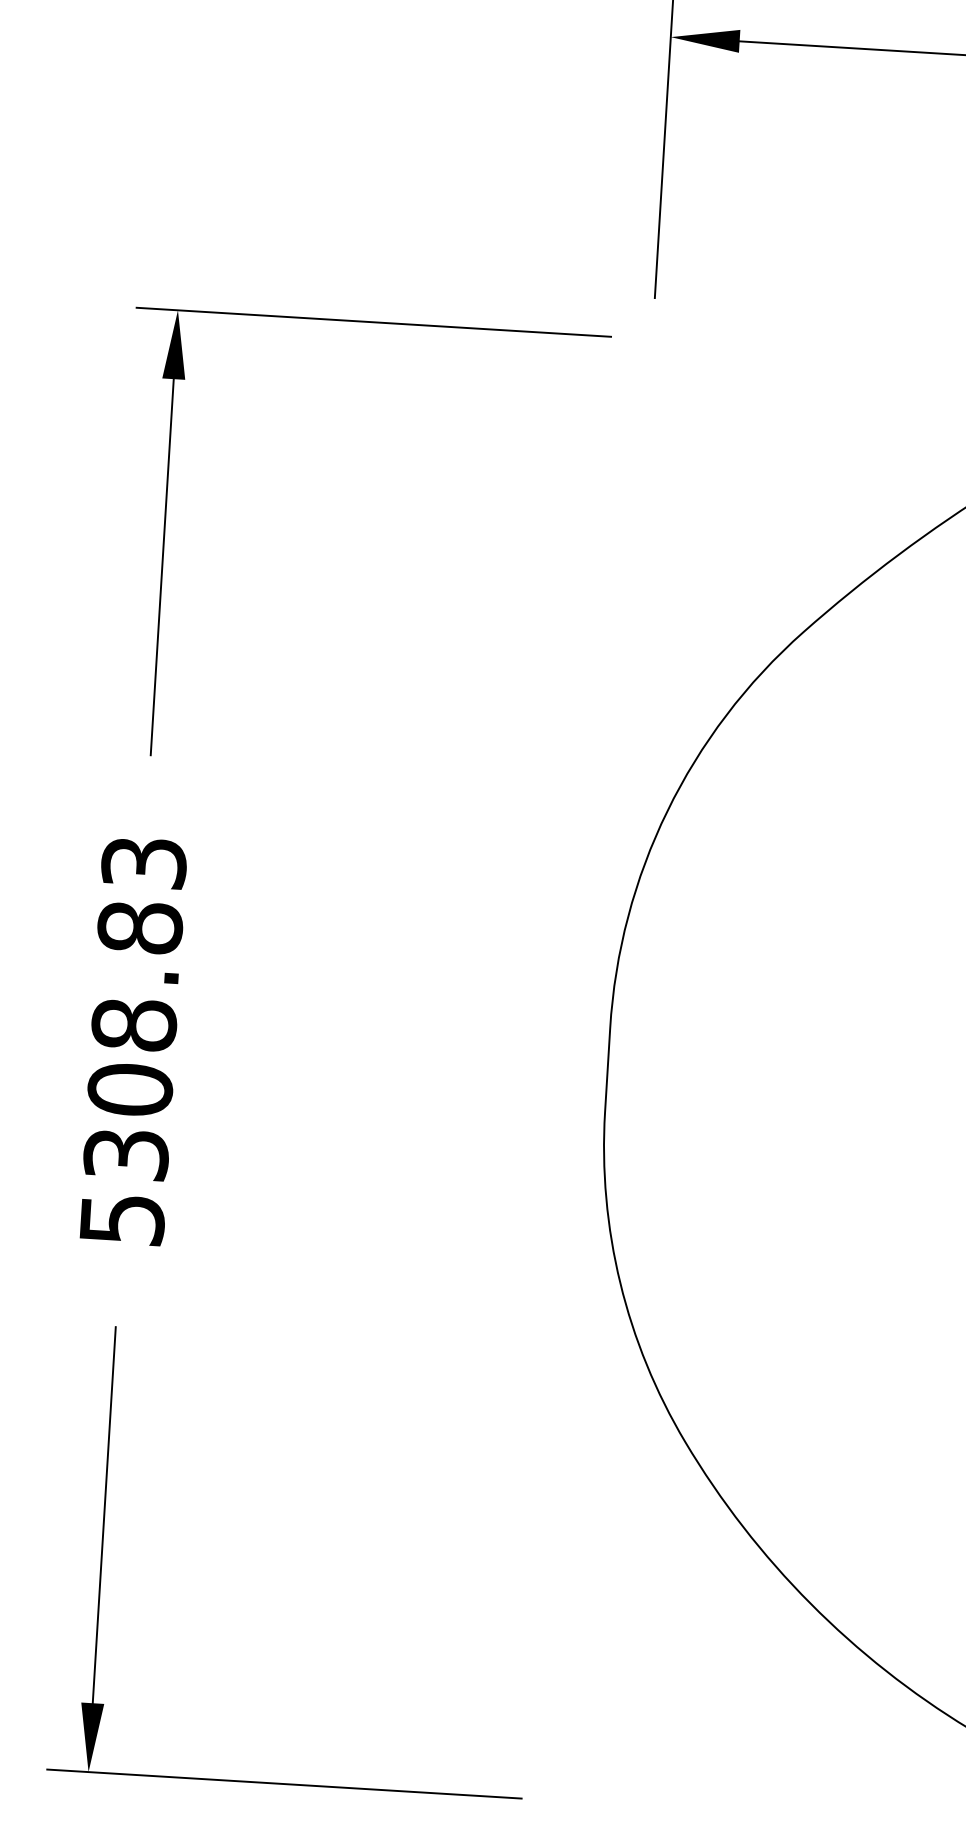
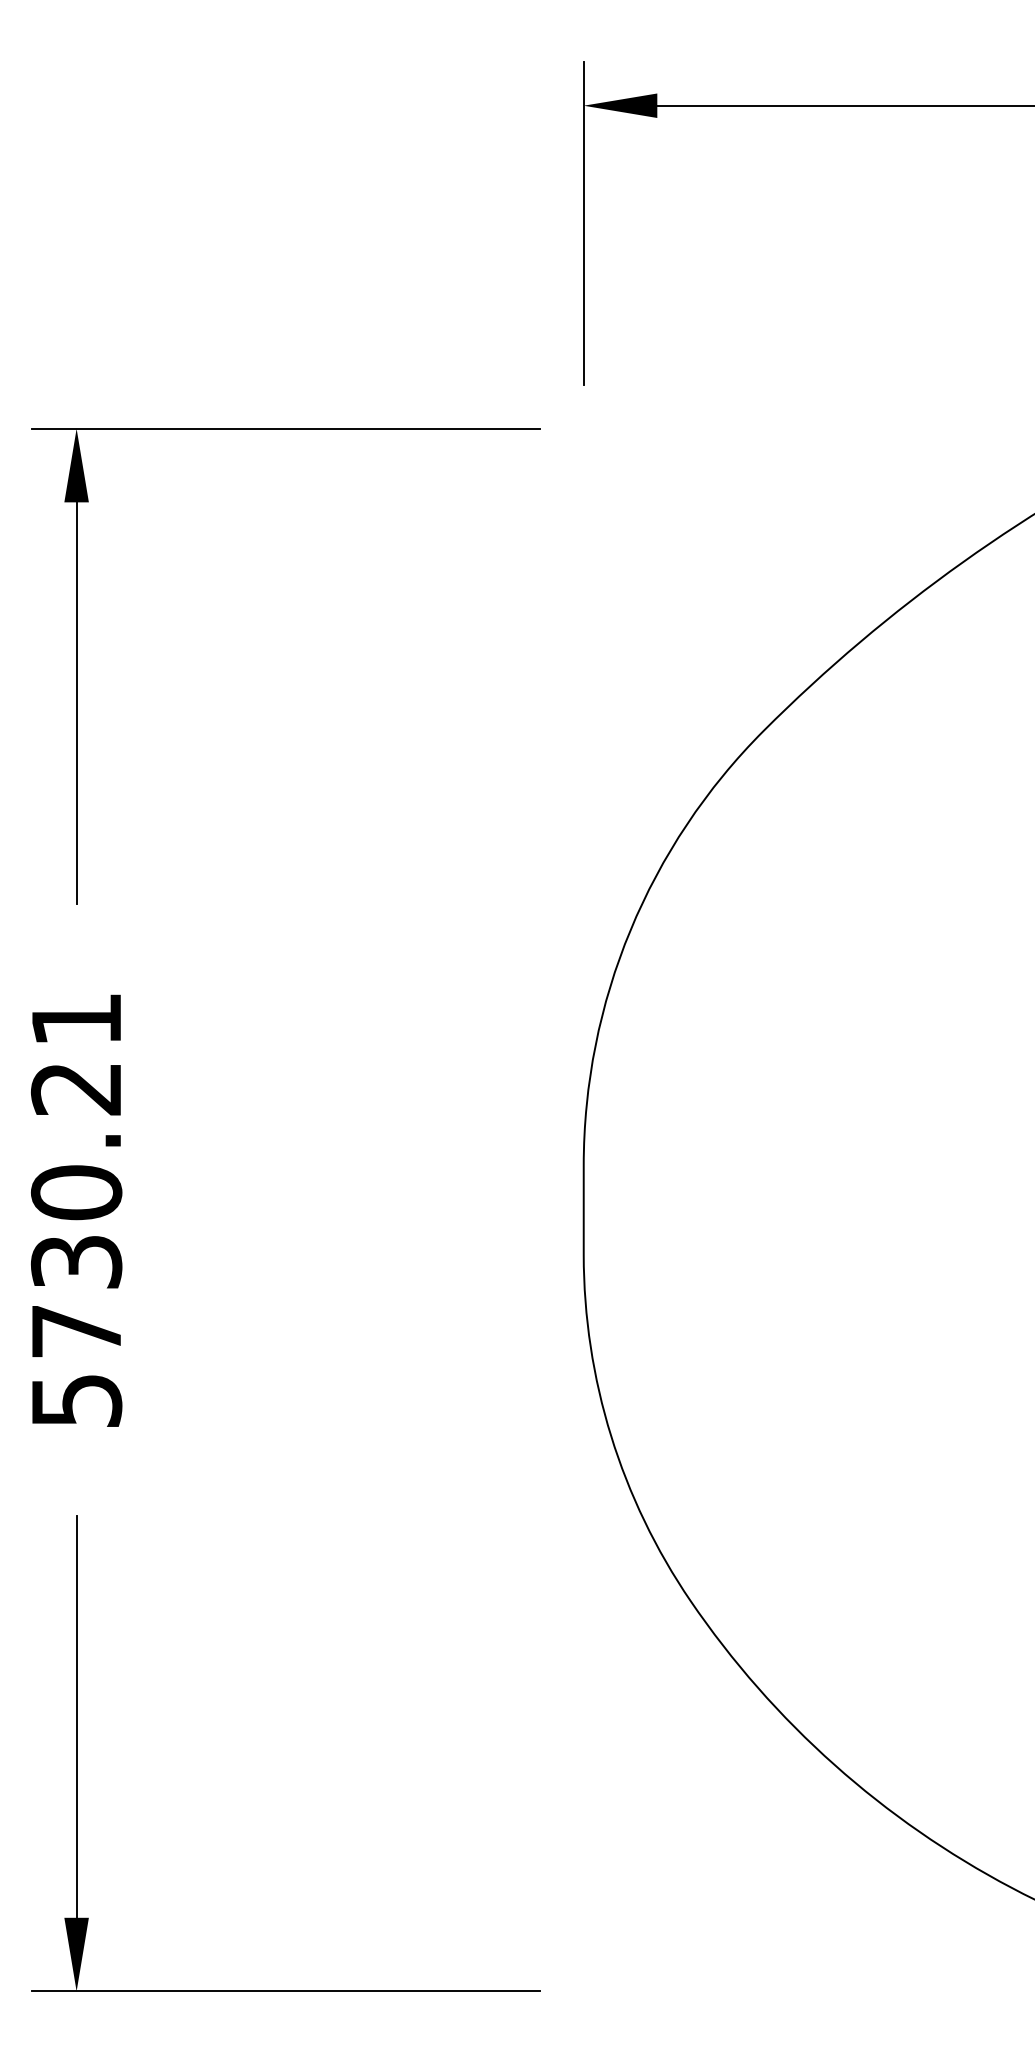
text: (135, 1008) -> (76, 1175), 5308.83 -> 5730.21

